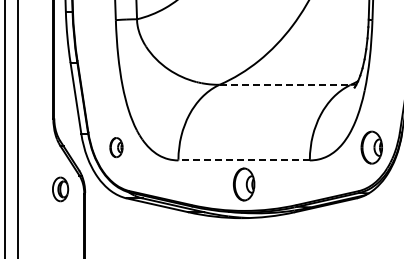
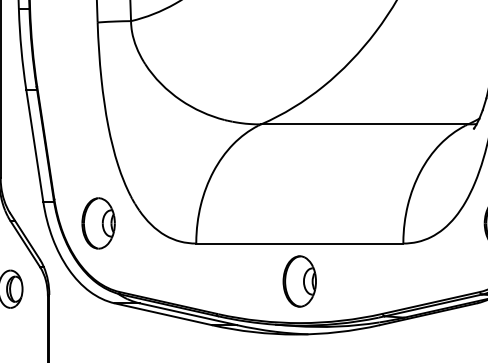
line: (285, 84) -> (364, 123), dashed -> solid
part: (116, 147) -> (98, 223), size x1.67
line: (244, 160) -> (300, 243), dashed -> solid

